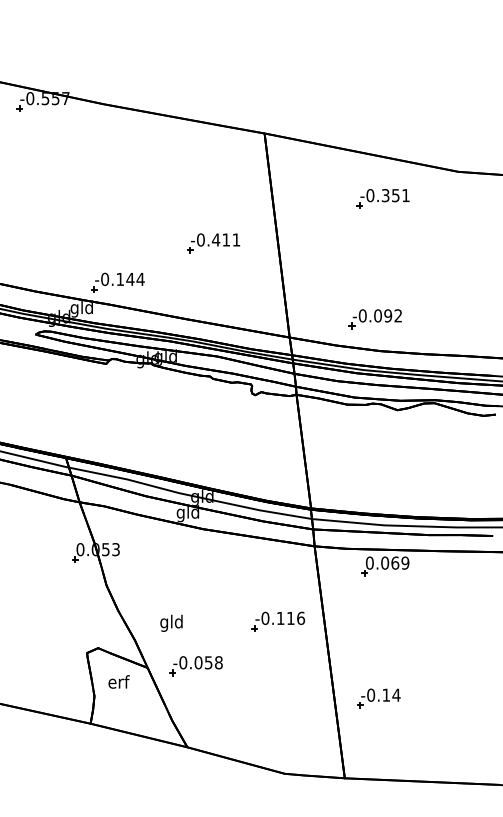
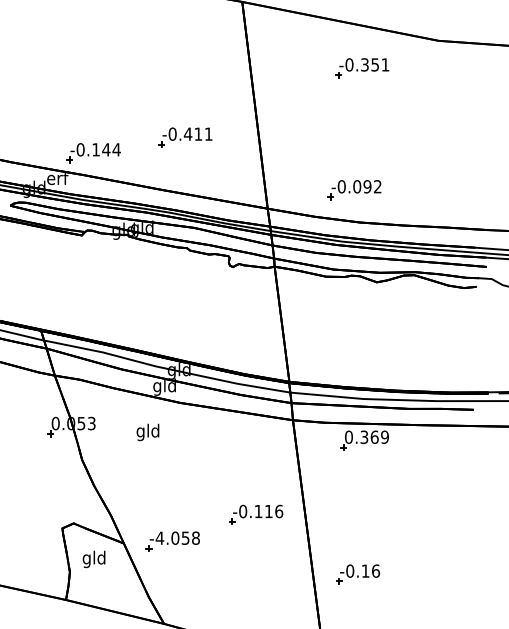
part: (213, 243) -> (185, 137), moved
text: (81, 308) -> (56, 179), gld -> erf
text: (385, 562) -> (364, 436), 0.069 -> 0.369
part: (277, 621) -> (255, 514), moved
text: (171, 622) -> (147, 431), moved
text: (183, 662) -> (160, 537), -0.058 -> -4.058
text: (118, 683) -> (94, 559), erf -> gld
text: (396, 694) -> (375, 570), -0.14 -> -0.16

